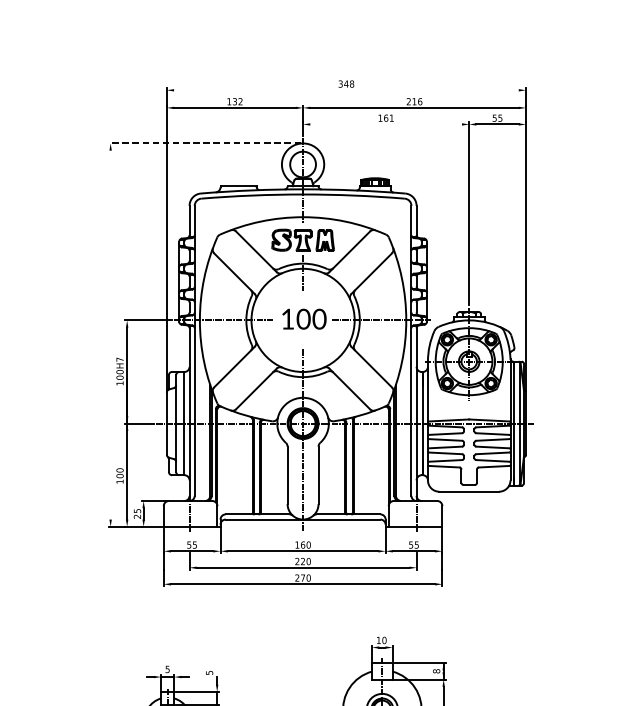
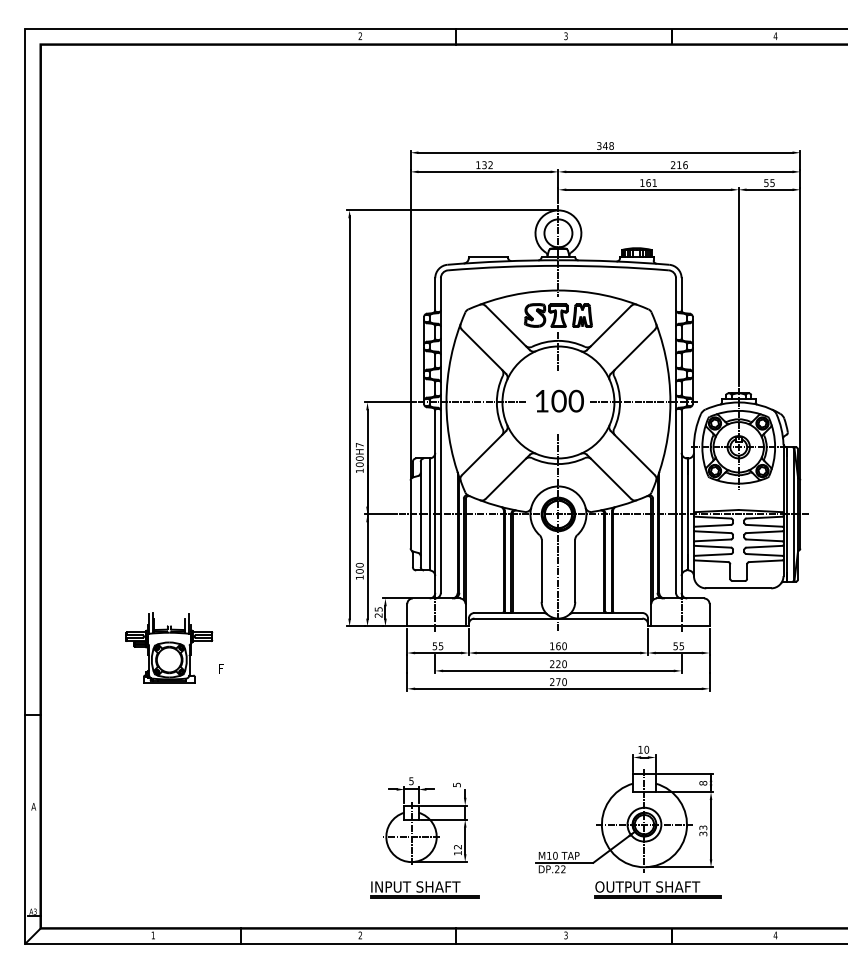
line: (346, 90) -> (605, 152), added
line: (386, 124) -> (648, 189), added
line: (204, 143) -> (451, 210), dashed -> solid
line: (110, 334) -> (349, 417), added

